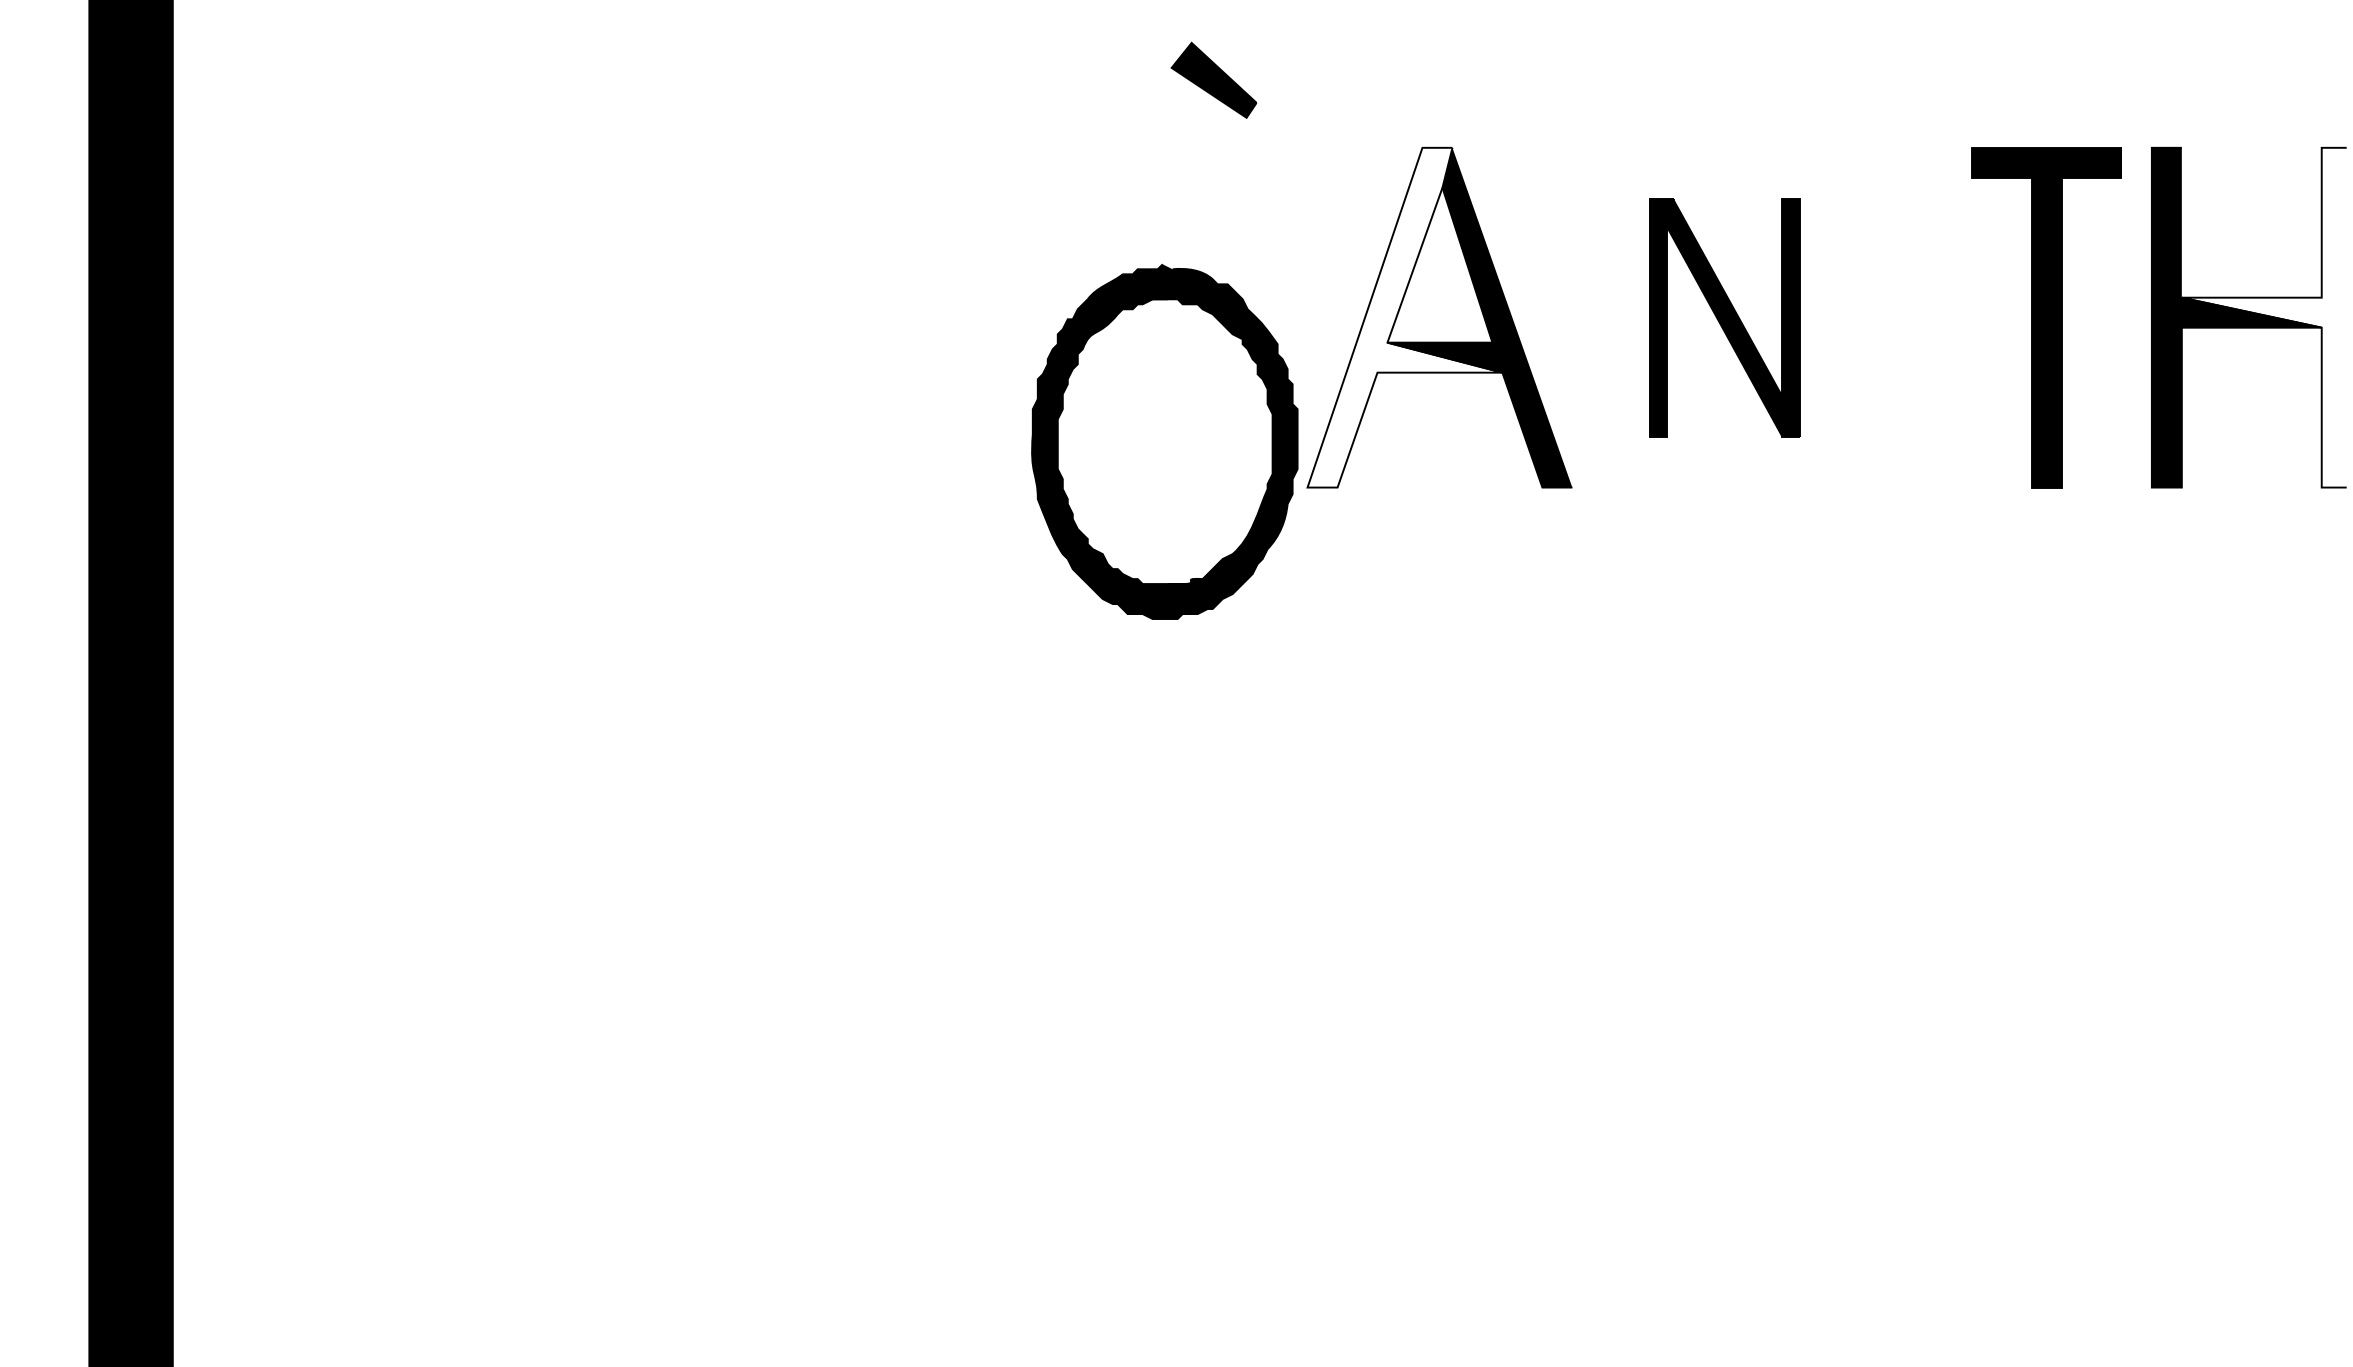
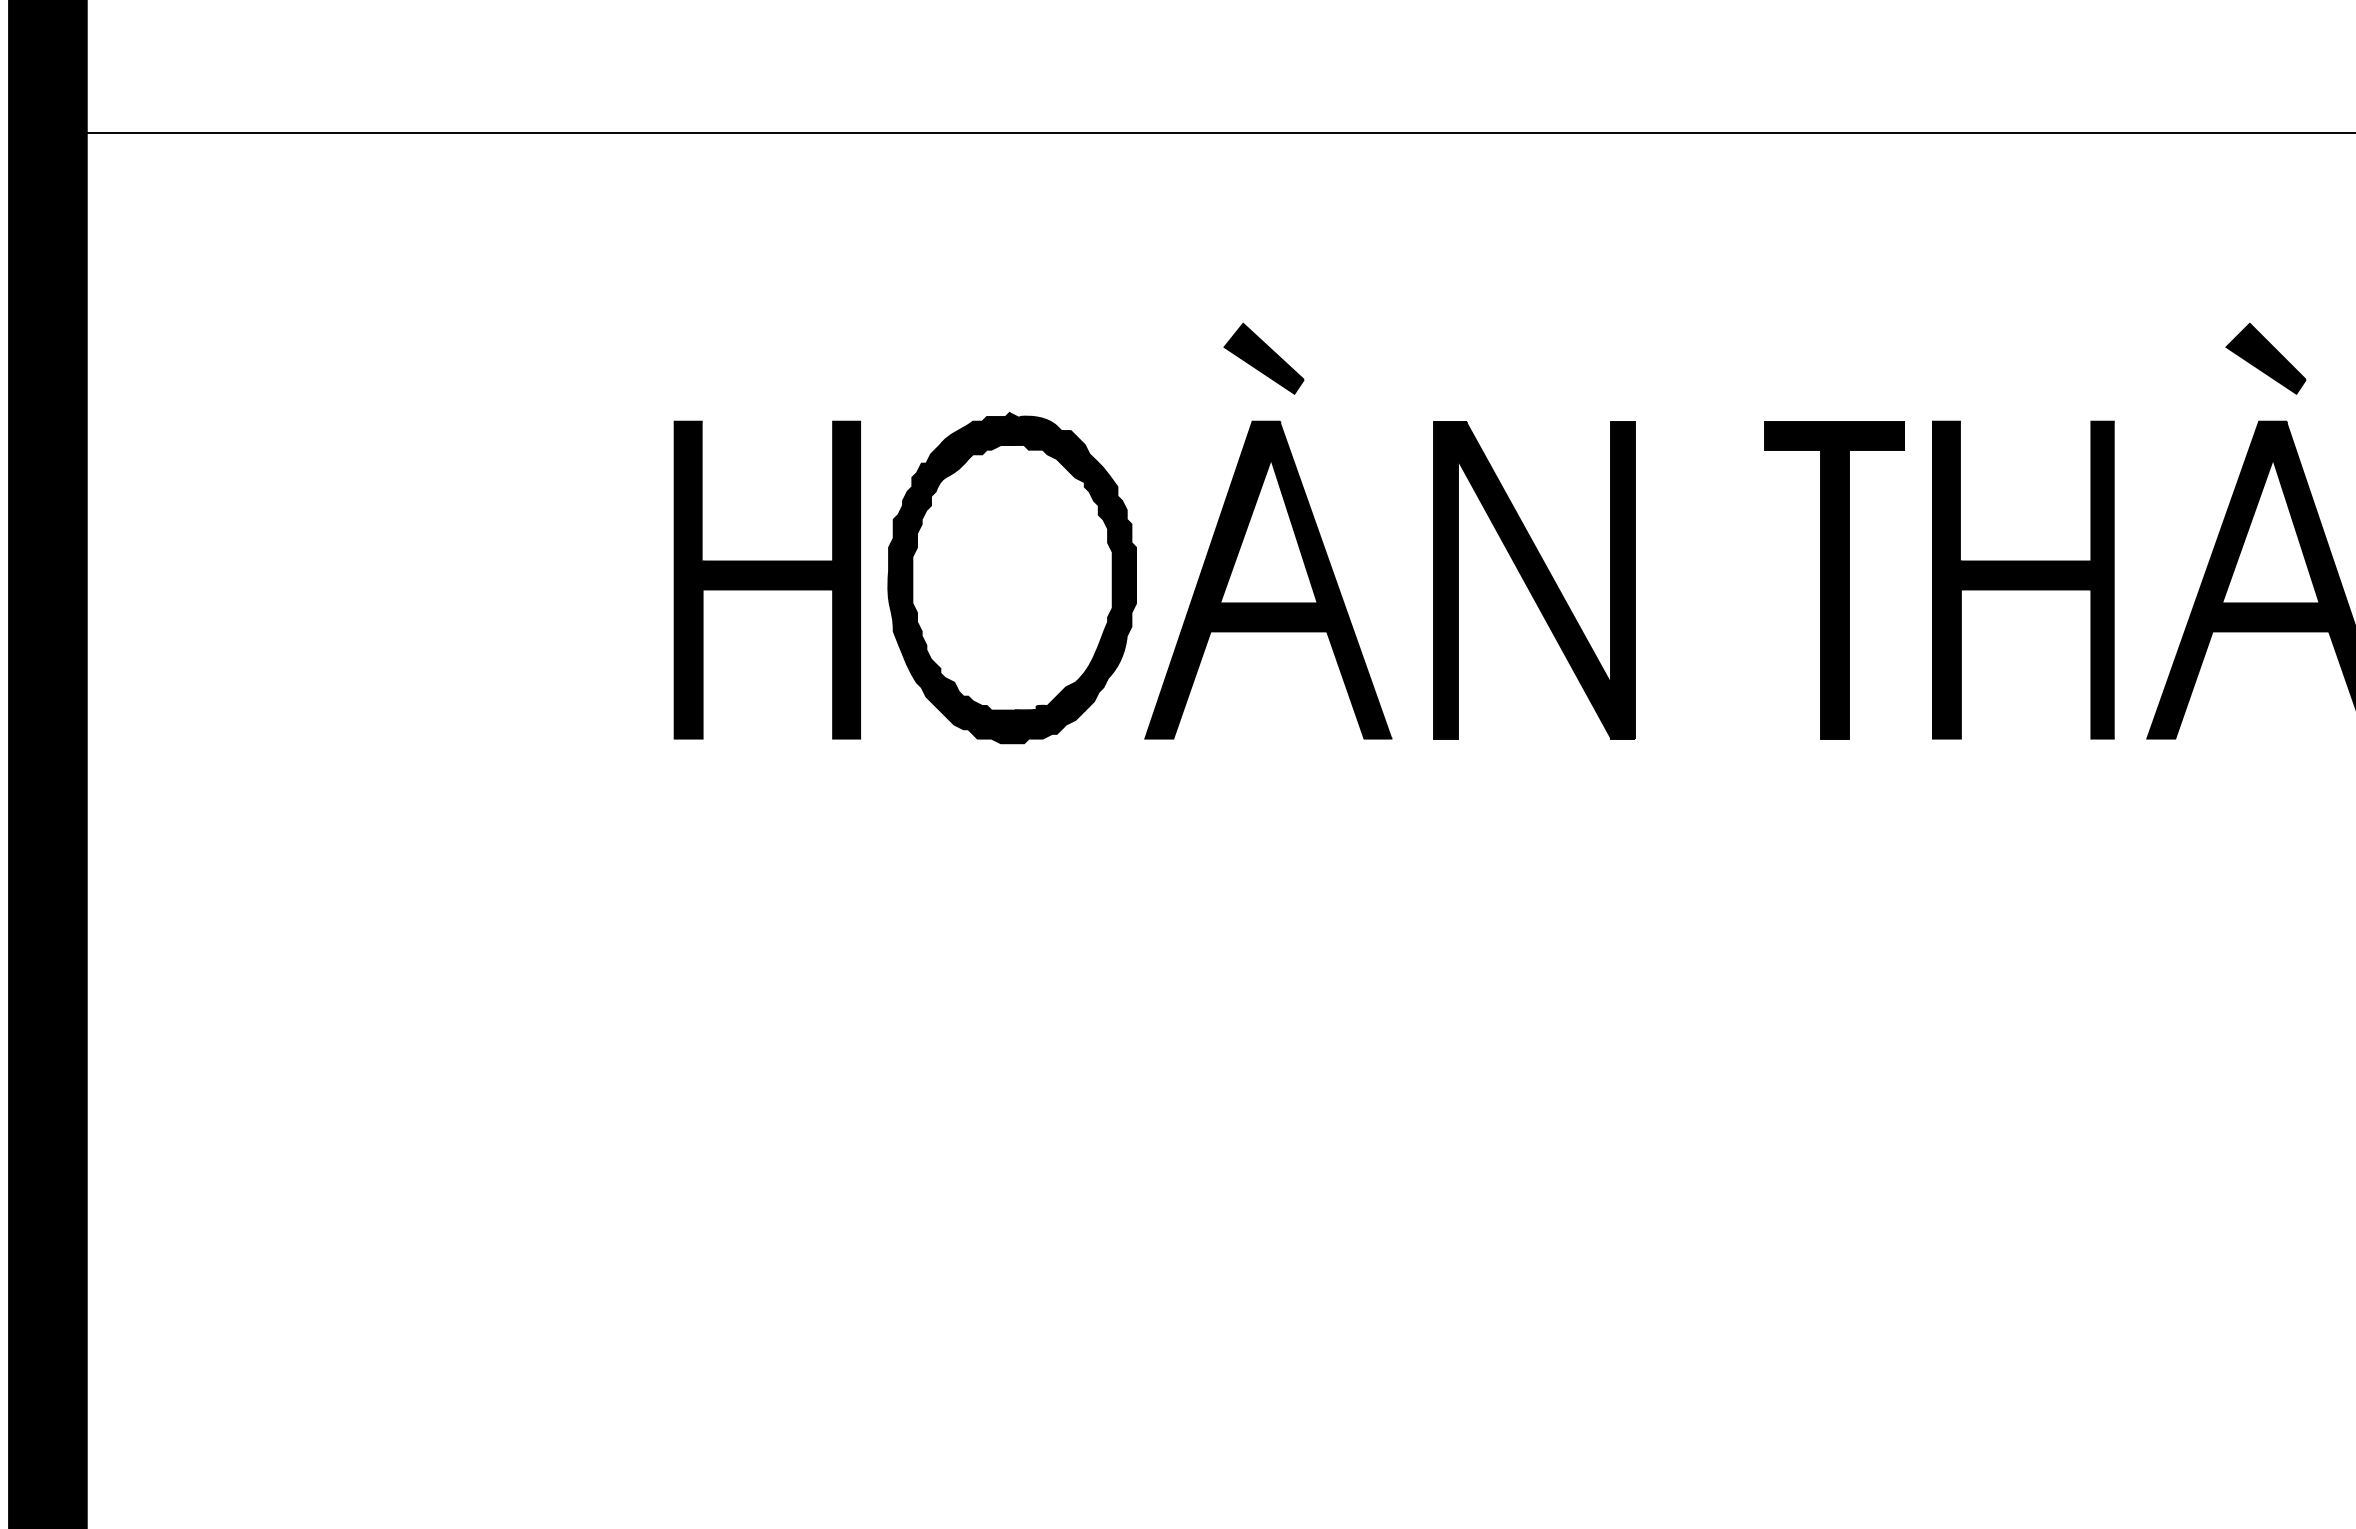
part: (1213, 80) -> (1263, 358), moved
part: (902, 316) -> (767, 579), added
fill: (1405, 316) -> (1236, 579), added
fill: (2263, 316) -> (2037, 579), added
part: (1724, 318) -> (1534, 580), size x1.43
part: (1164, 442) -> (1011, 578), moved

